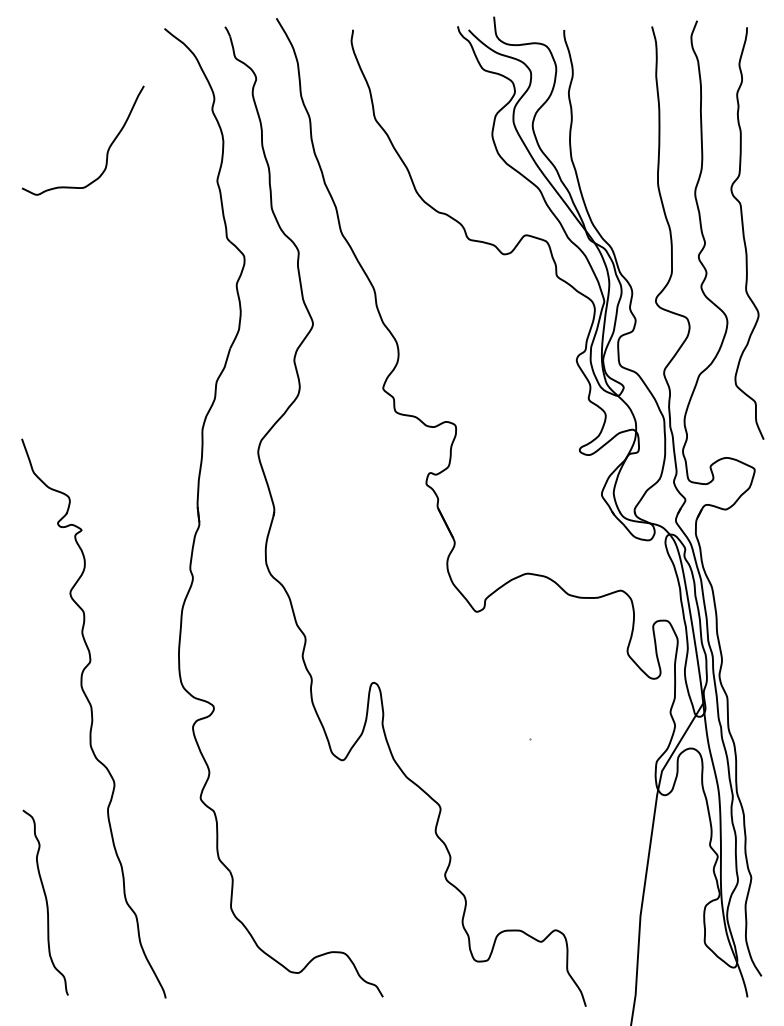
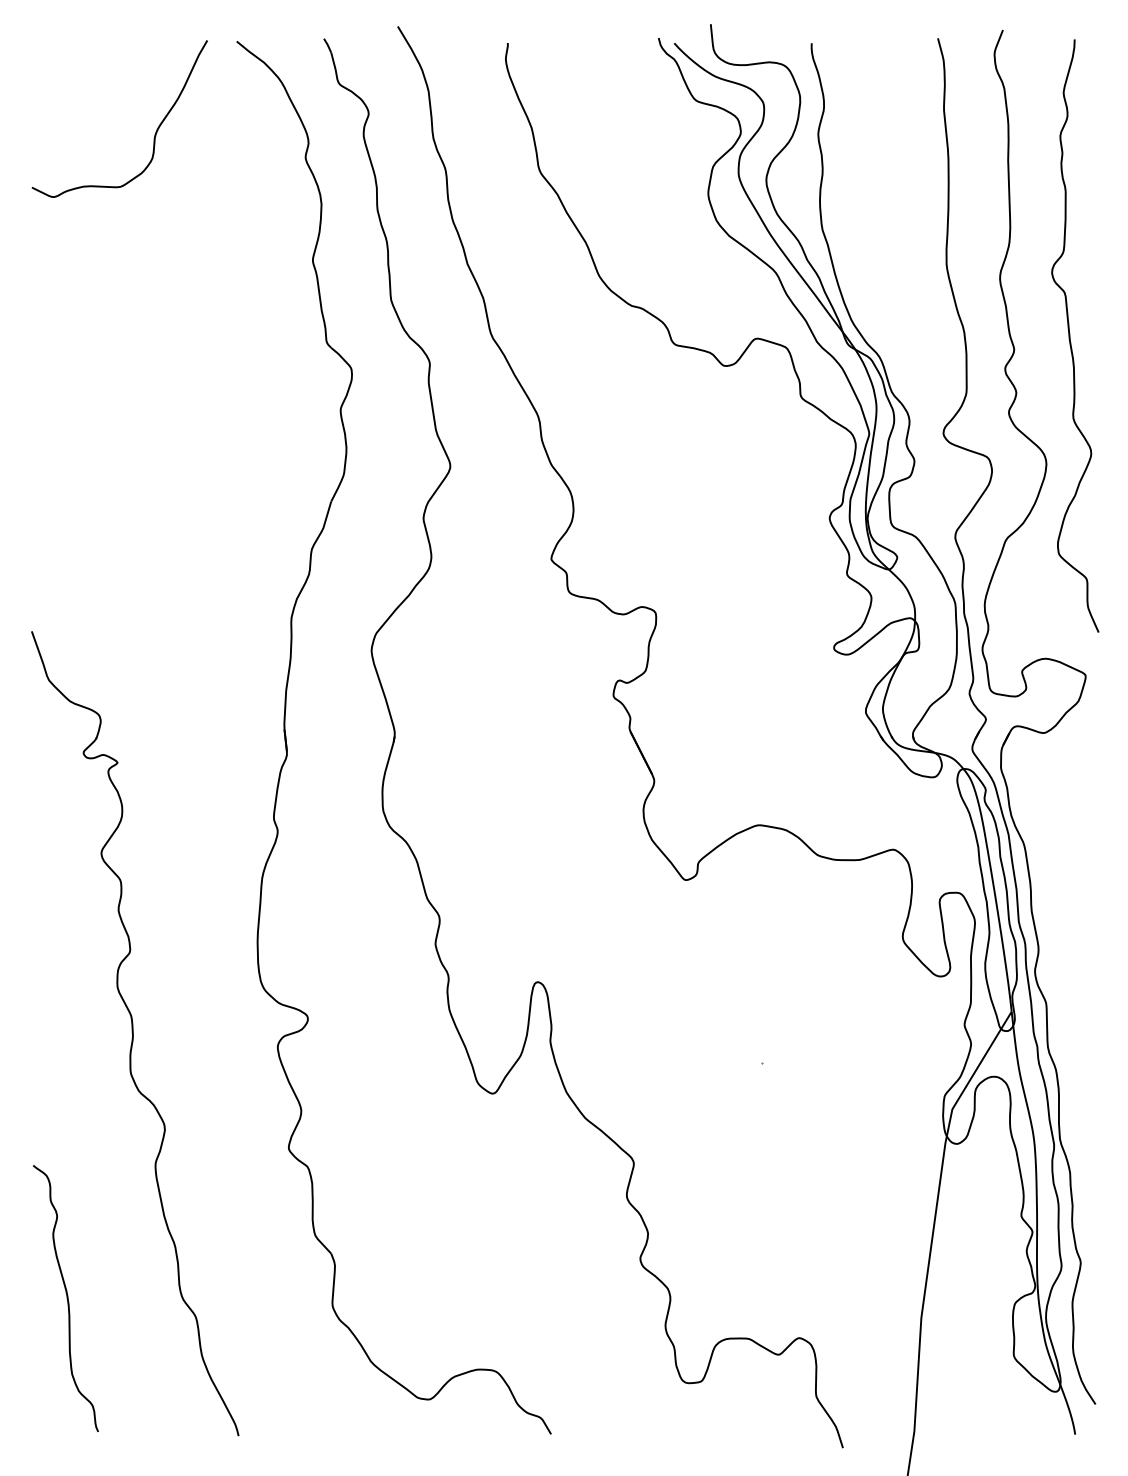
curve: (107, 149) -> (154, 131), moved

